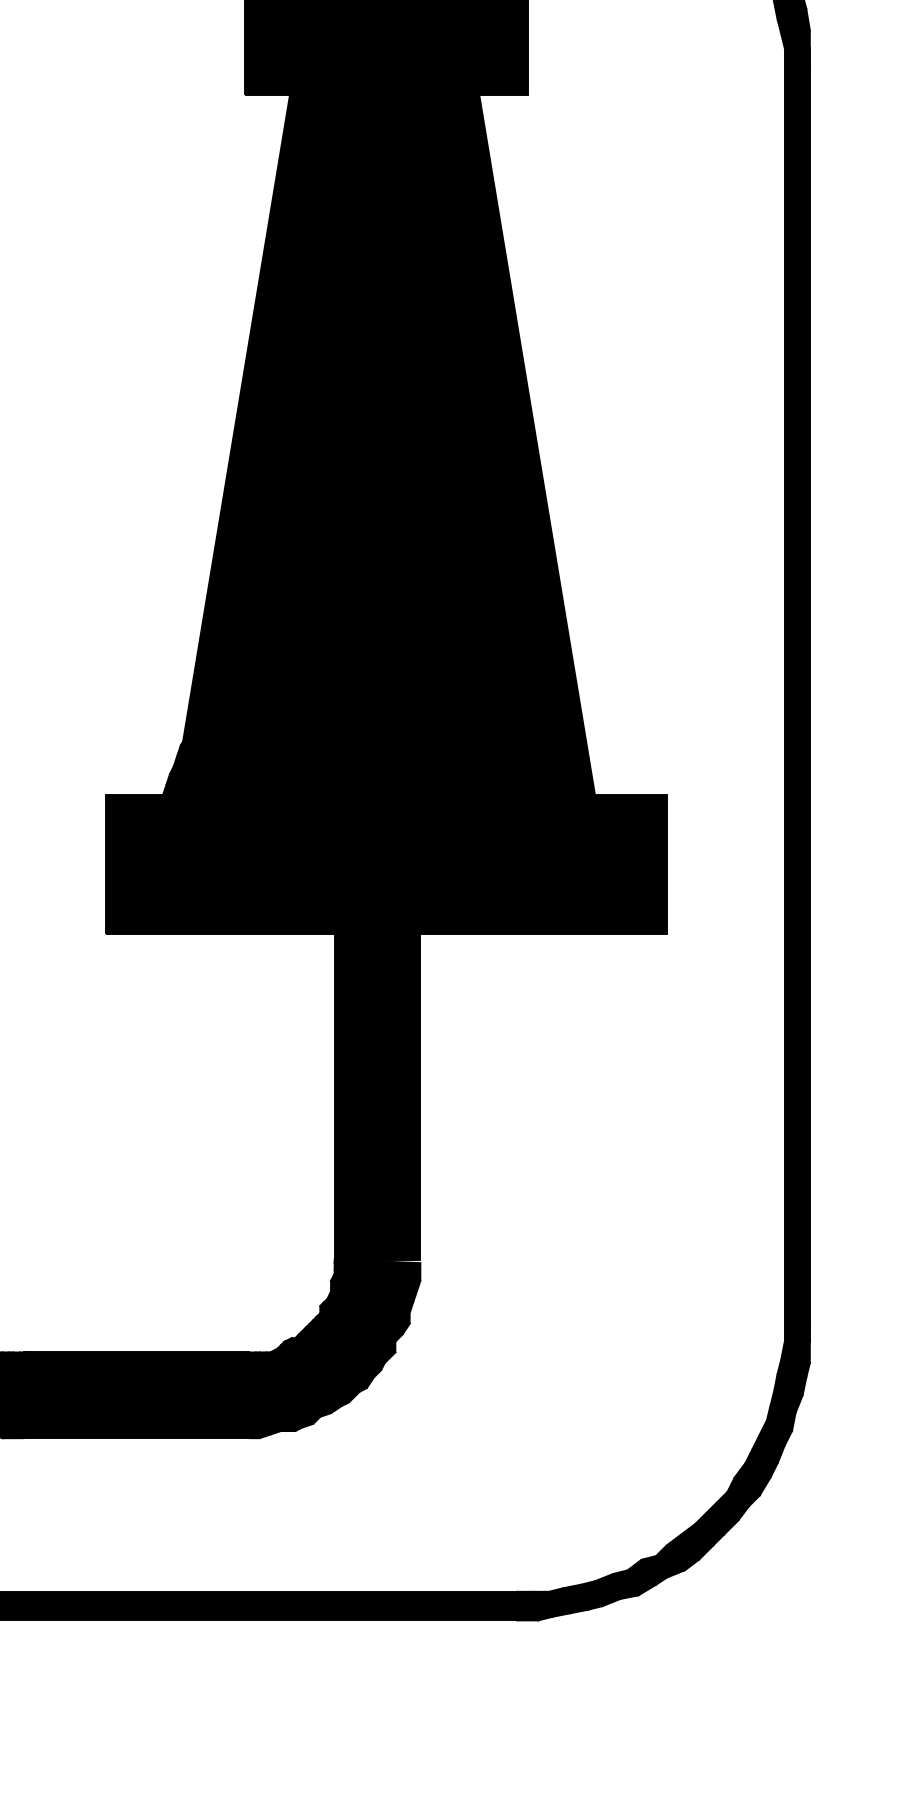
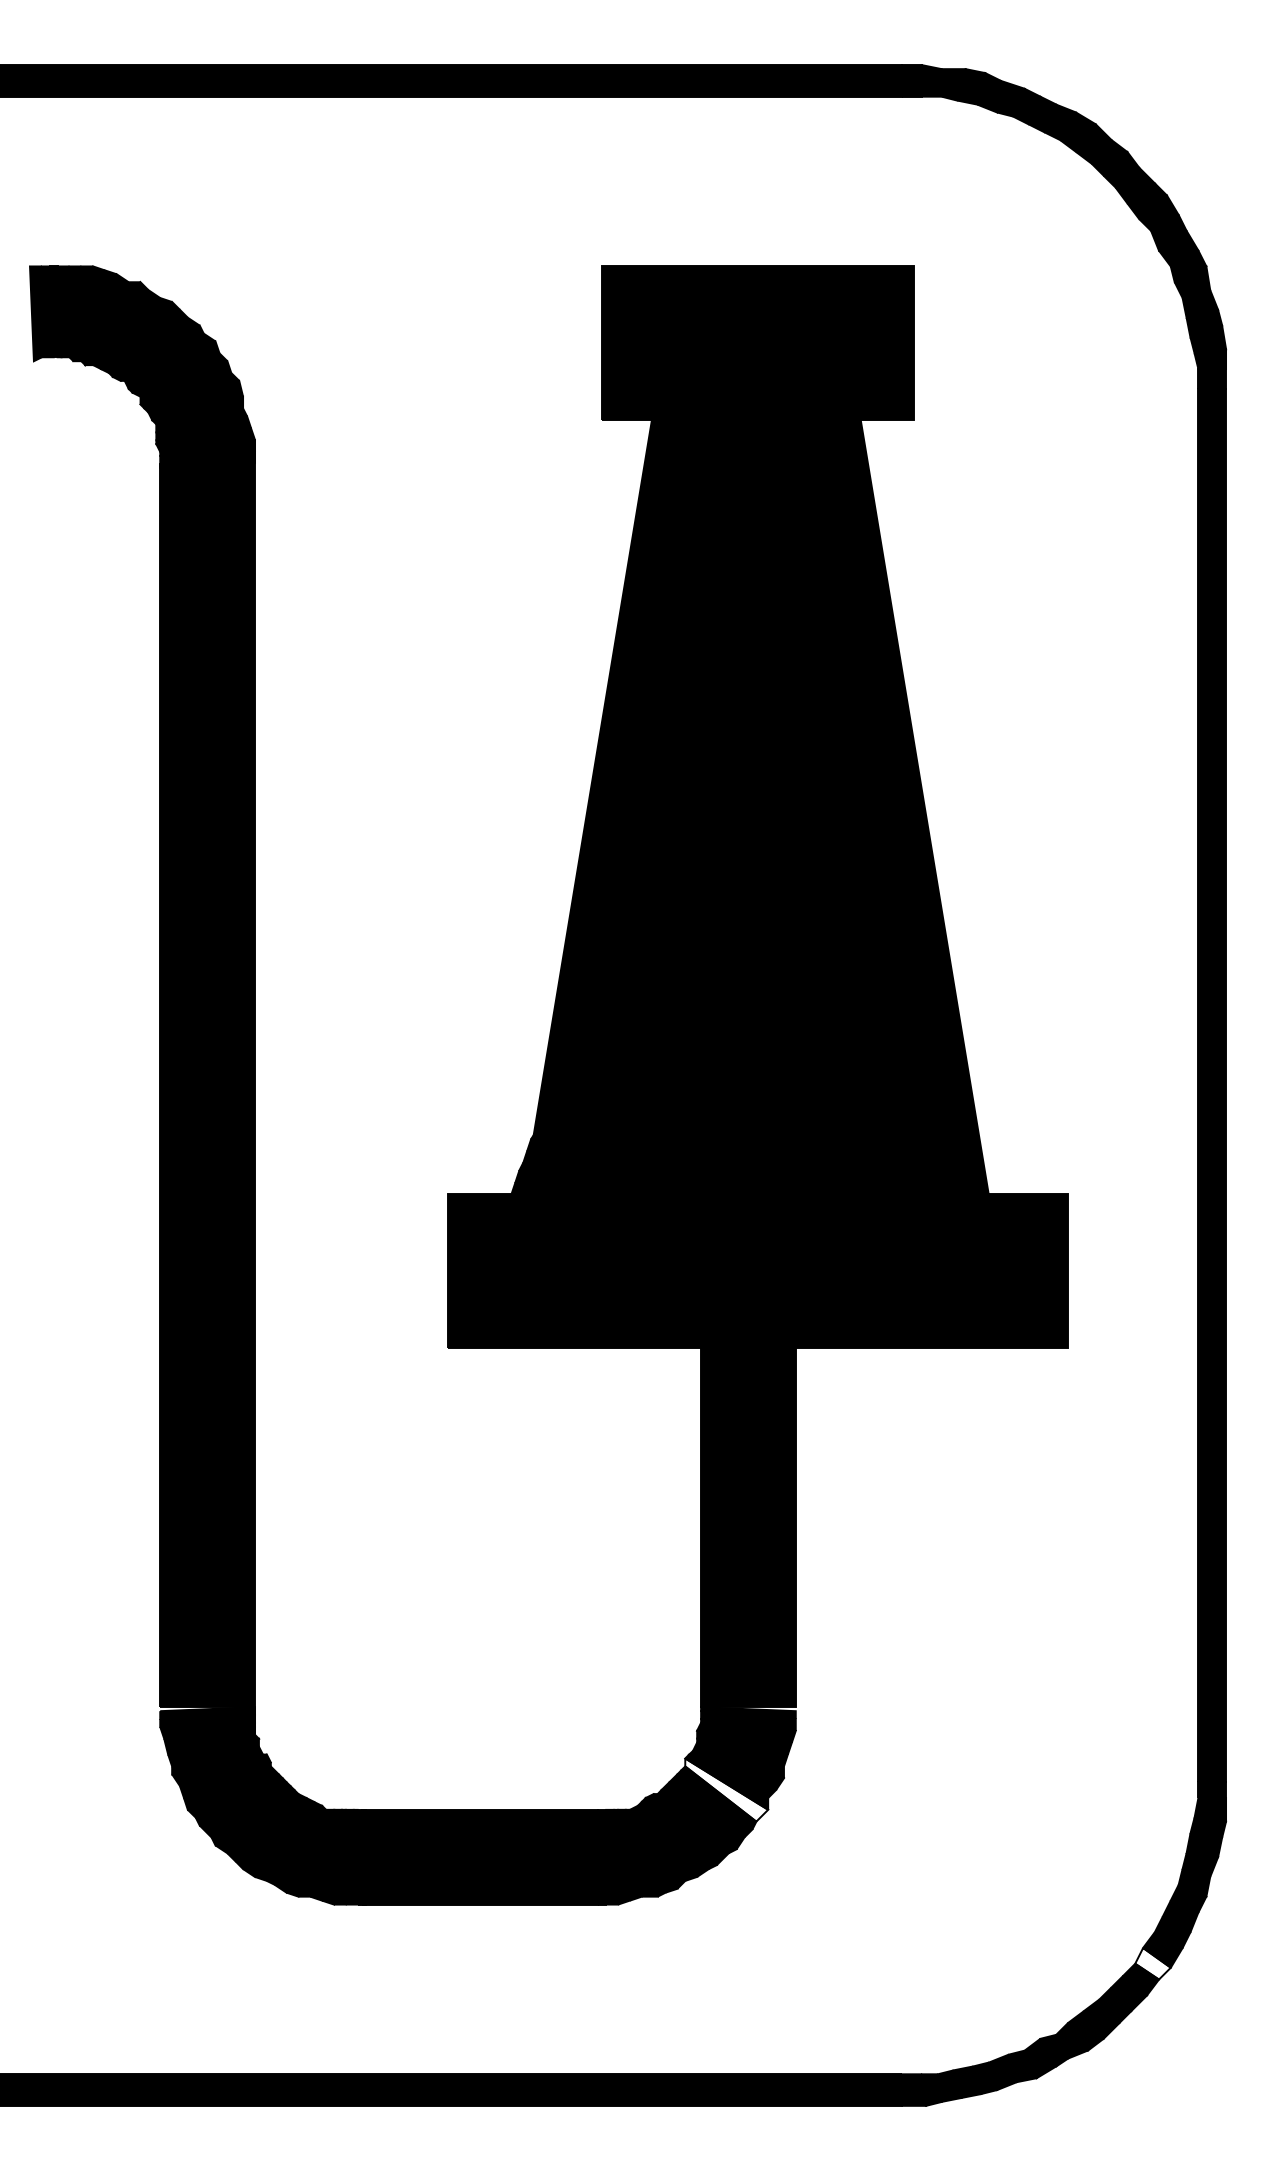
fill: (357, 1334) -> (726, 1789), removed
fill: (743, 1491) -> (1152, 1963), removed

